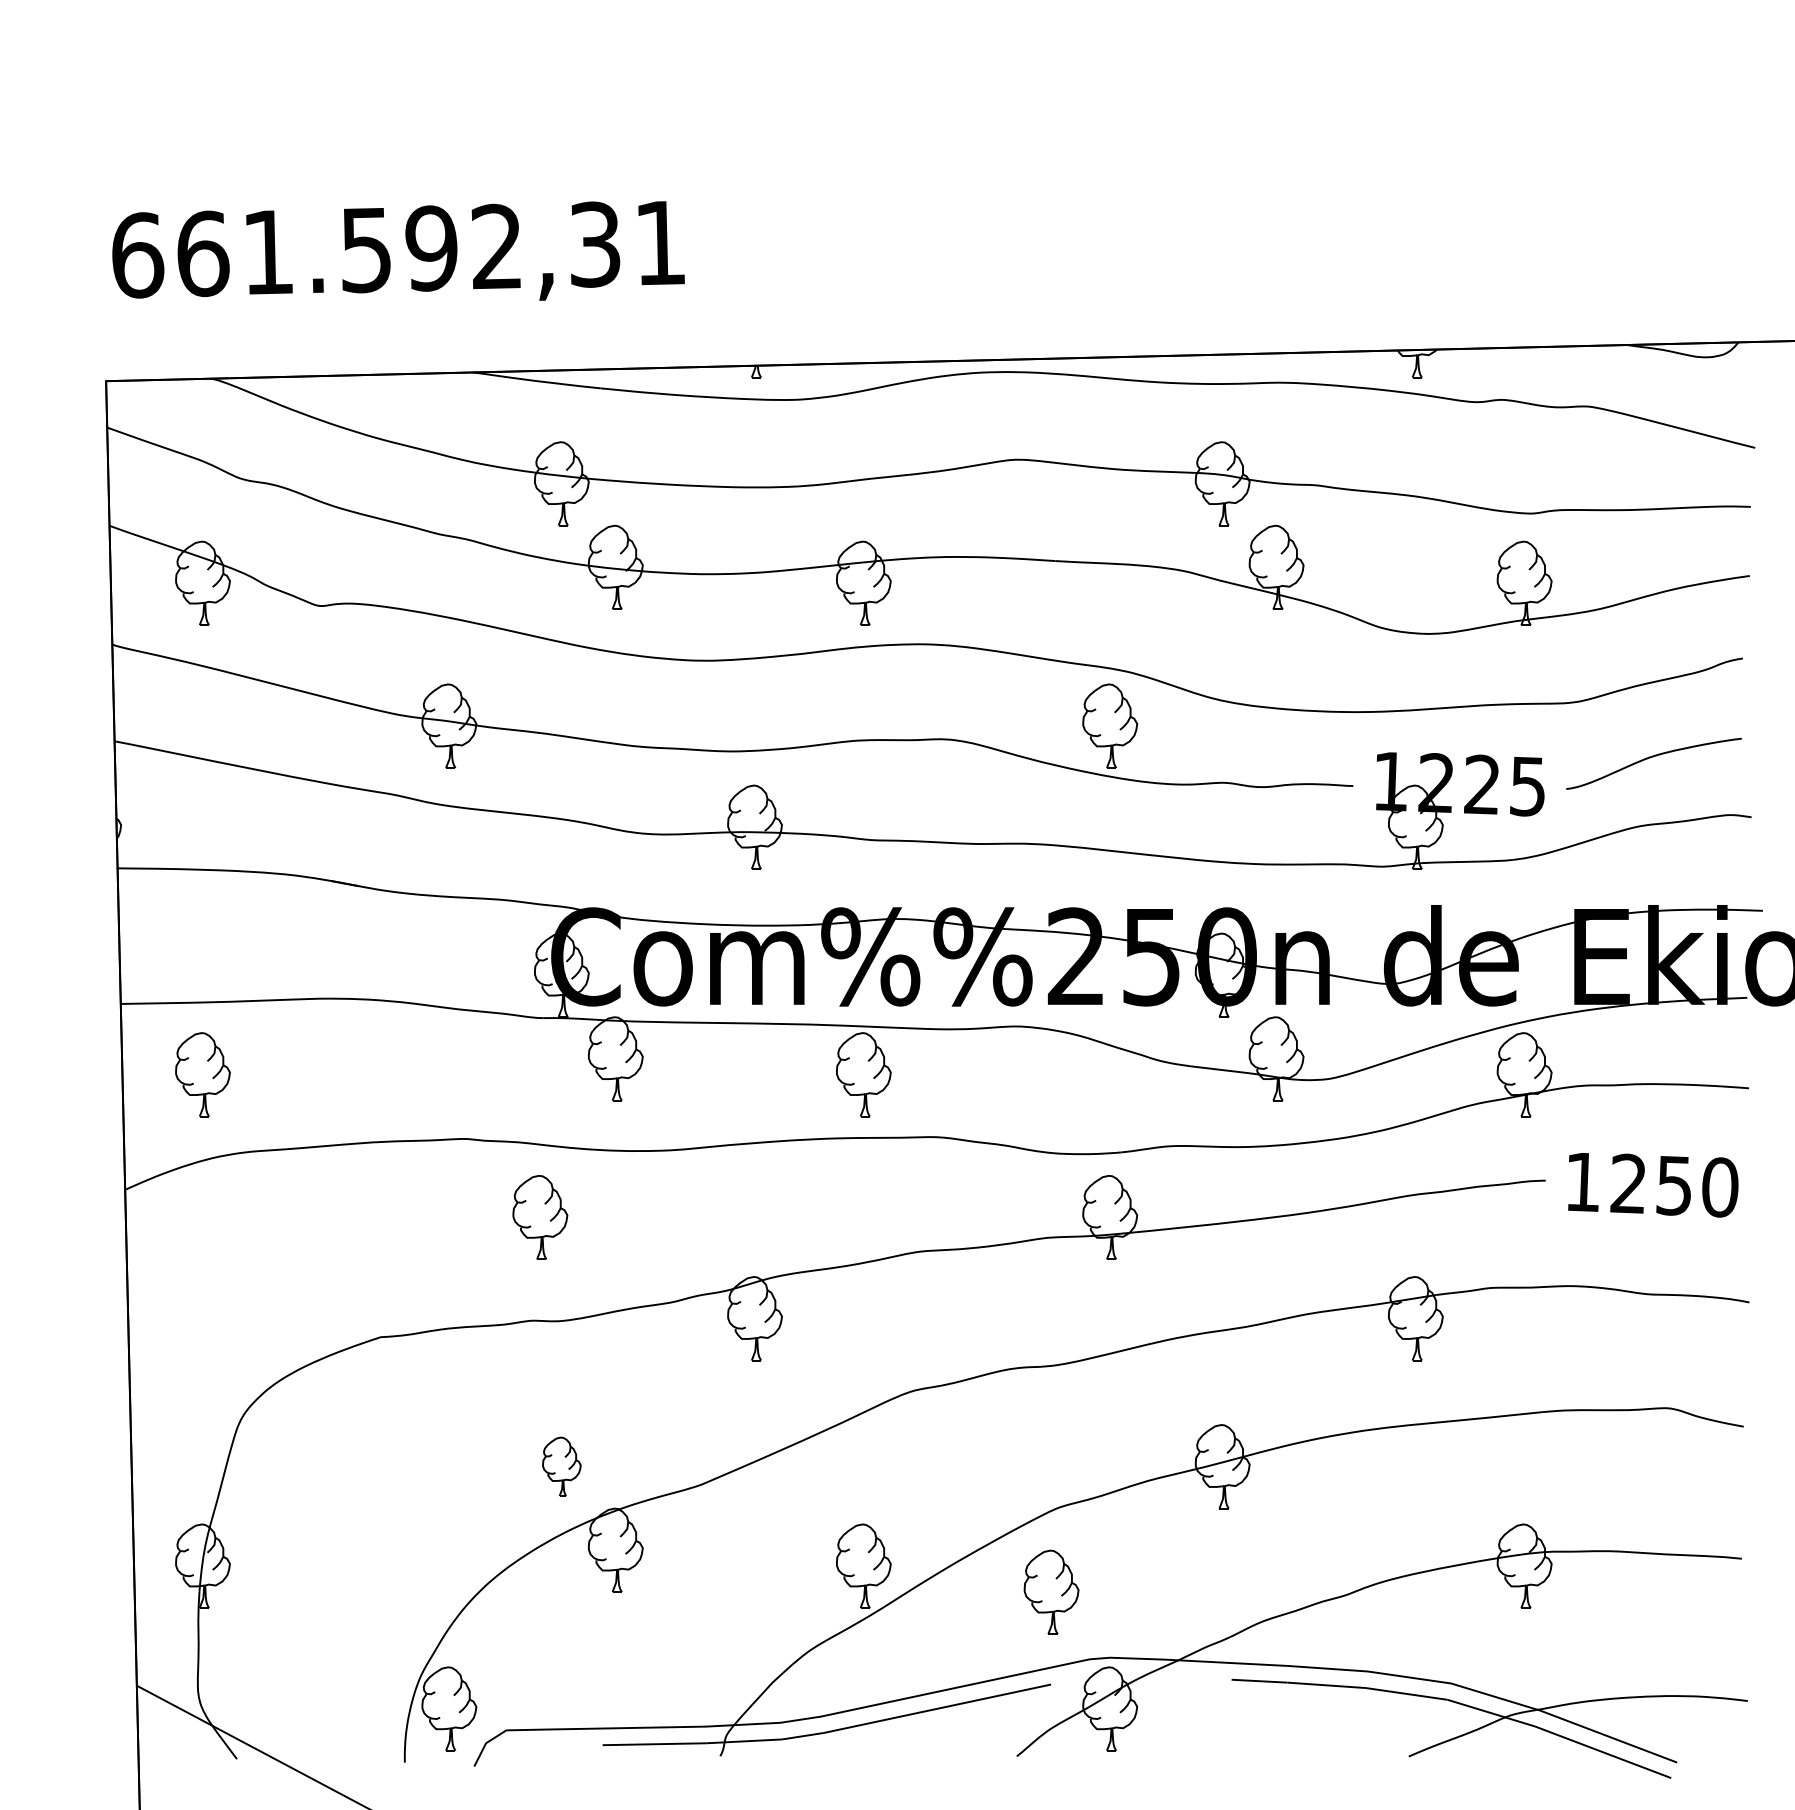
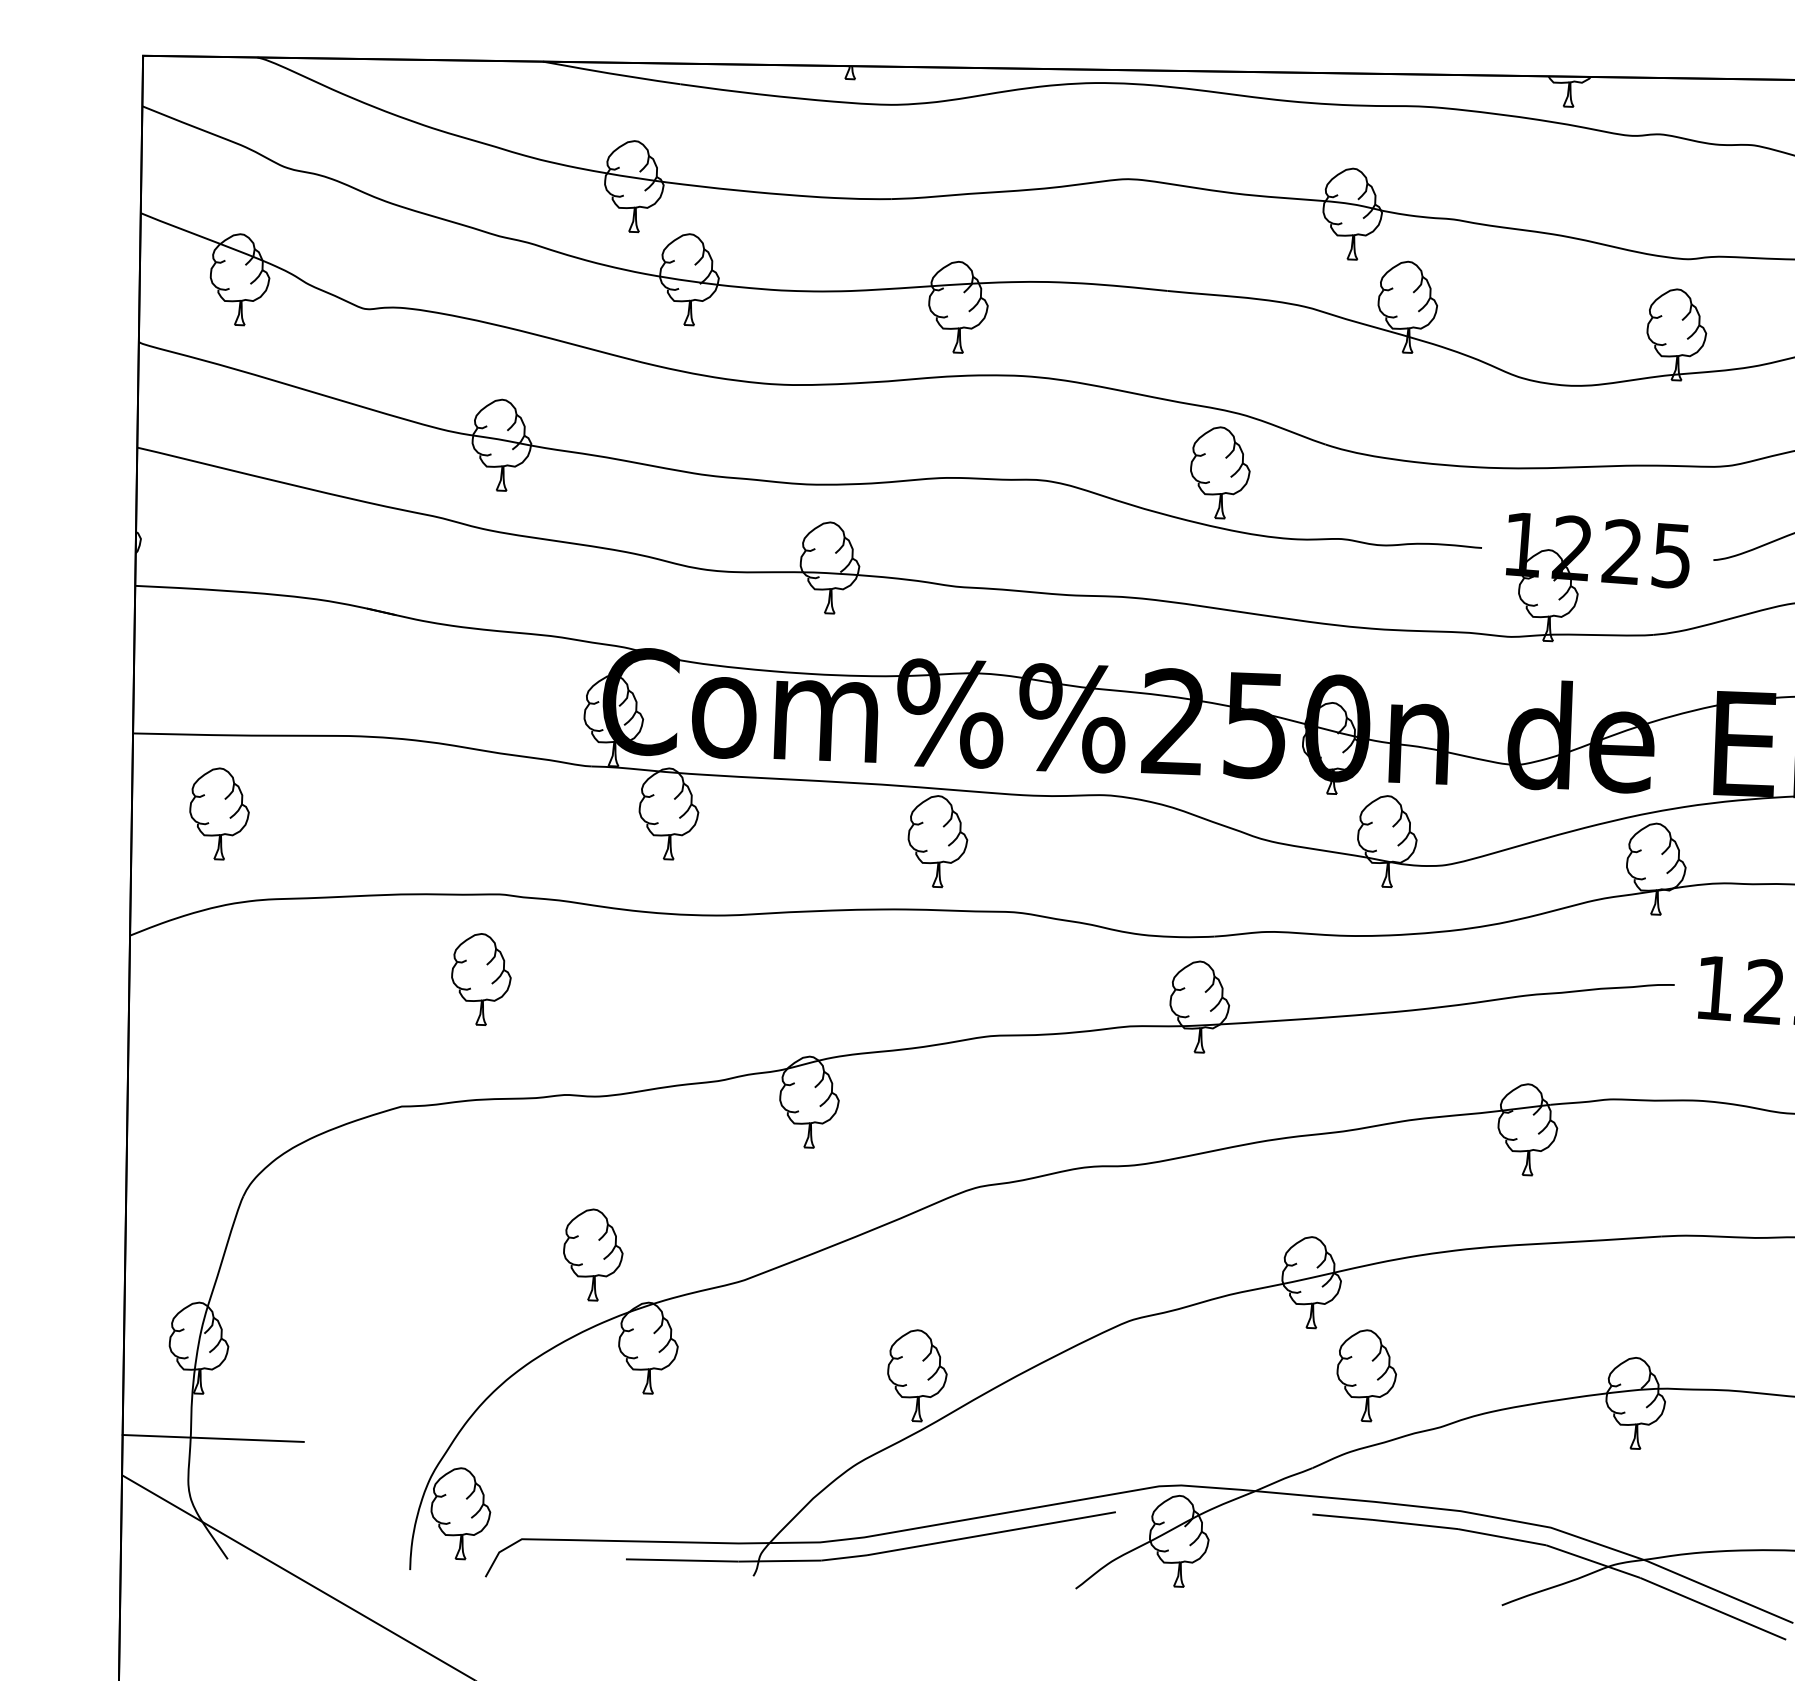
part: (540, 1217) -> (481, 979), moved
part: (561, 1466) -> (592, 1254), size x1.43
part: (1051, 1591) -> (1366, 1374), moved
line: (219, 1648) -> (213, 1438), added

